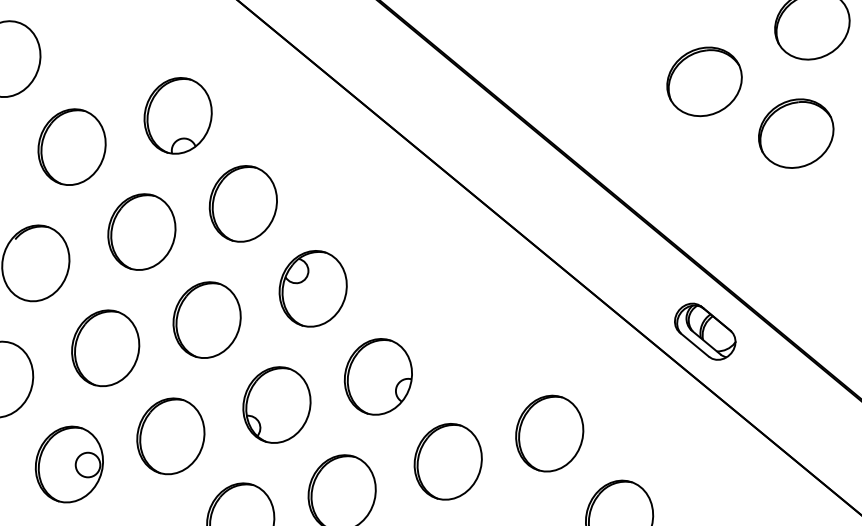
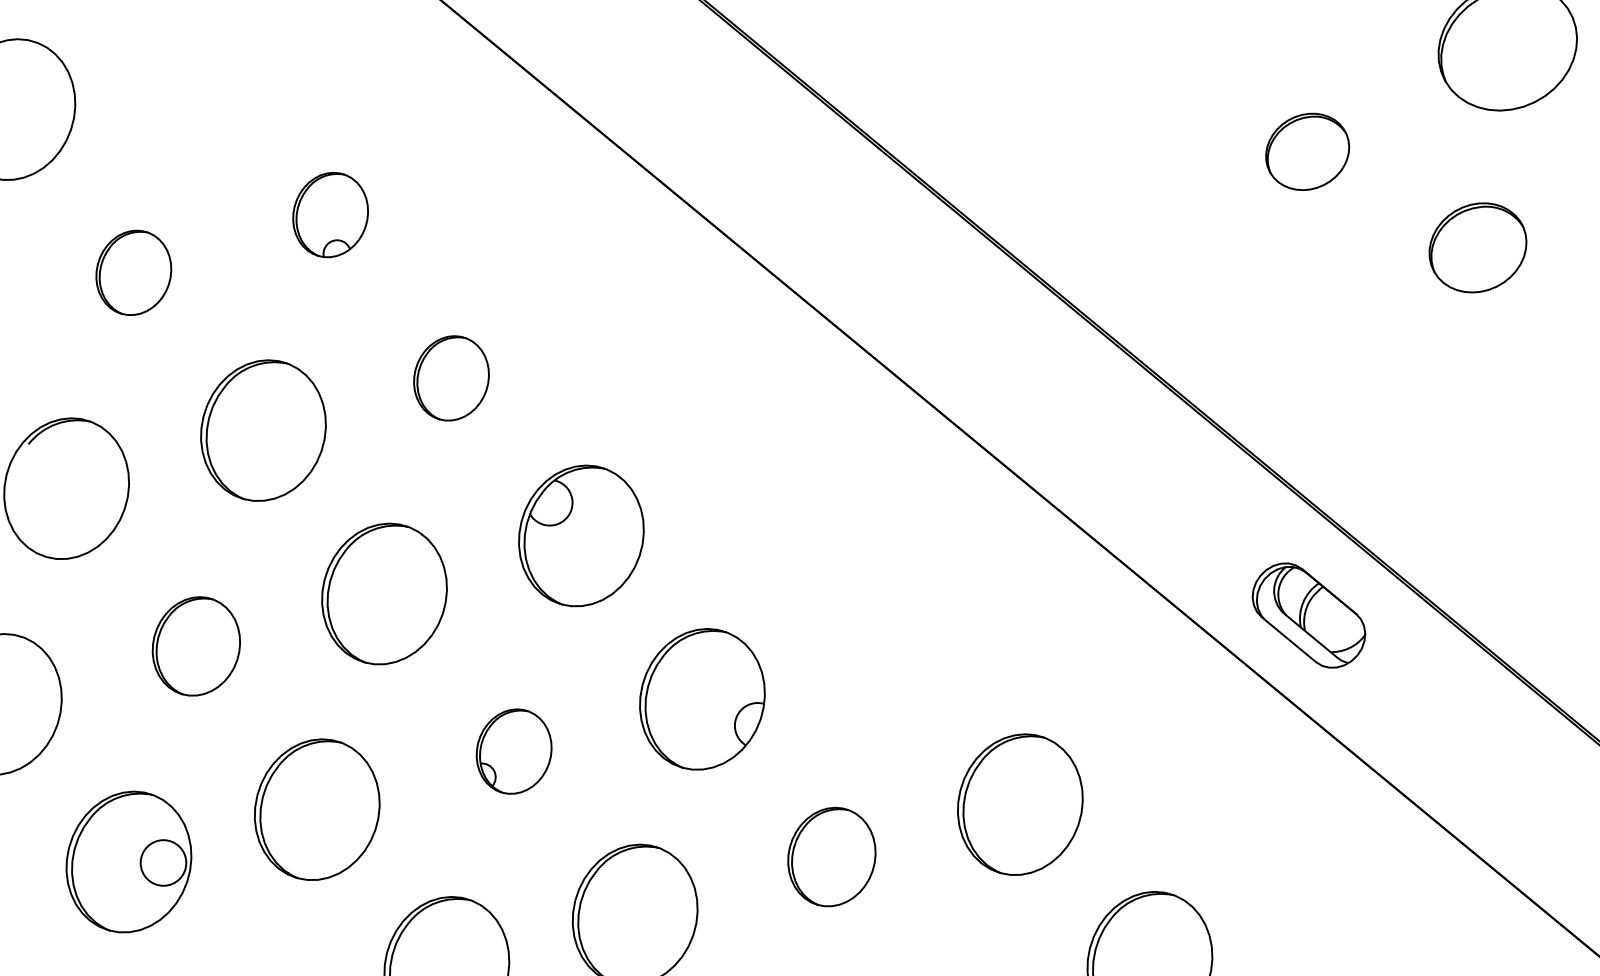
part: (704, 81) -> (1307, 151), size x0.6
part: (177, 115) -> (329, 214), size x0.6
part: (796, 133) -> (1478, 247), size x0.7
part: (71, 146) -> (132, 271), size x0.6
part: (242, 203) -> (450, 377), size x0.6
part: (105, 348) -> (195, 646), size x0.7
part: (276, 404) -> (513, 750), size x0.6
part: (447, 461) -> (830, 856), size x0.7

